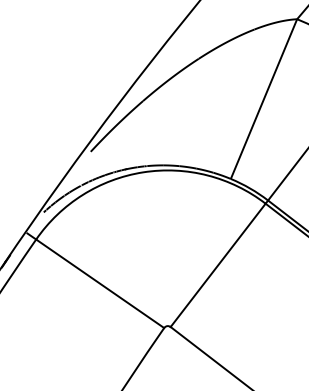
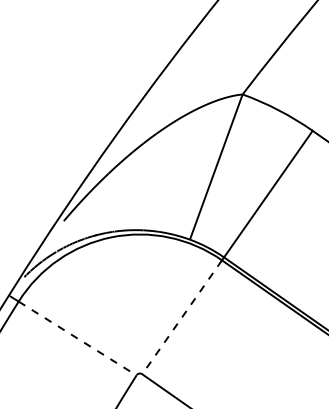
line: (218, 265) -> (182, 317), solid -> dashed
line: (100, 283) -> (77, 338), solid -> dashed

